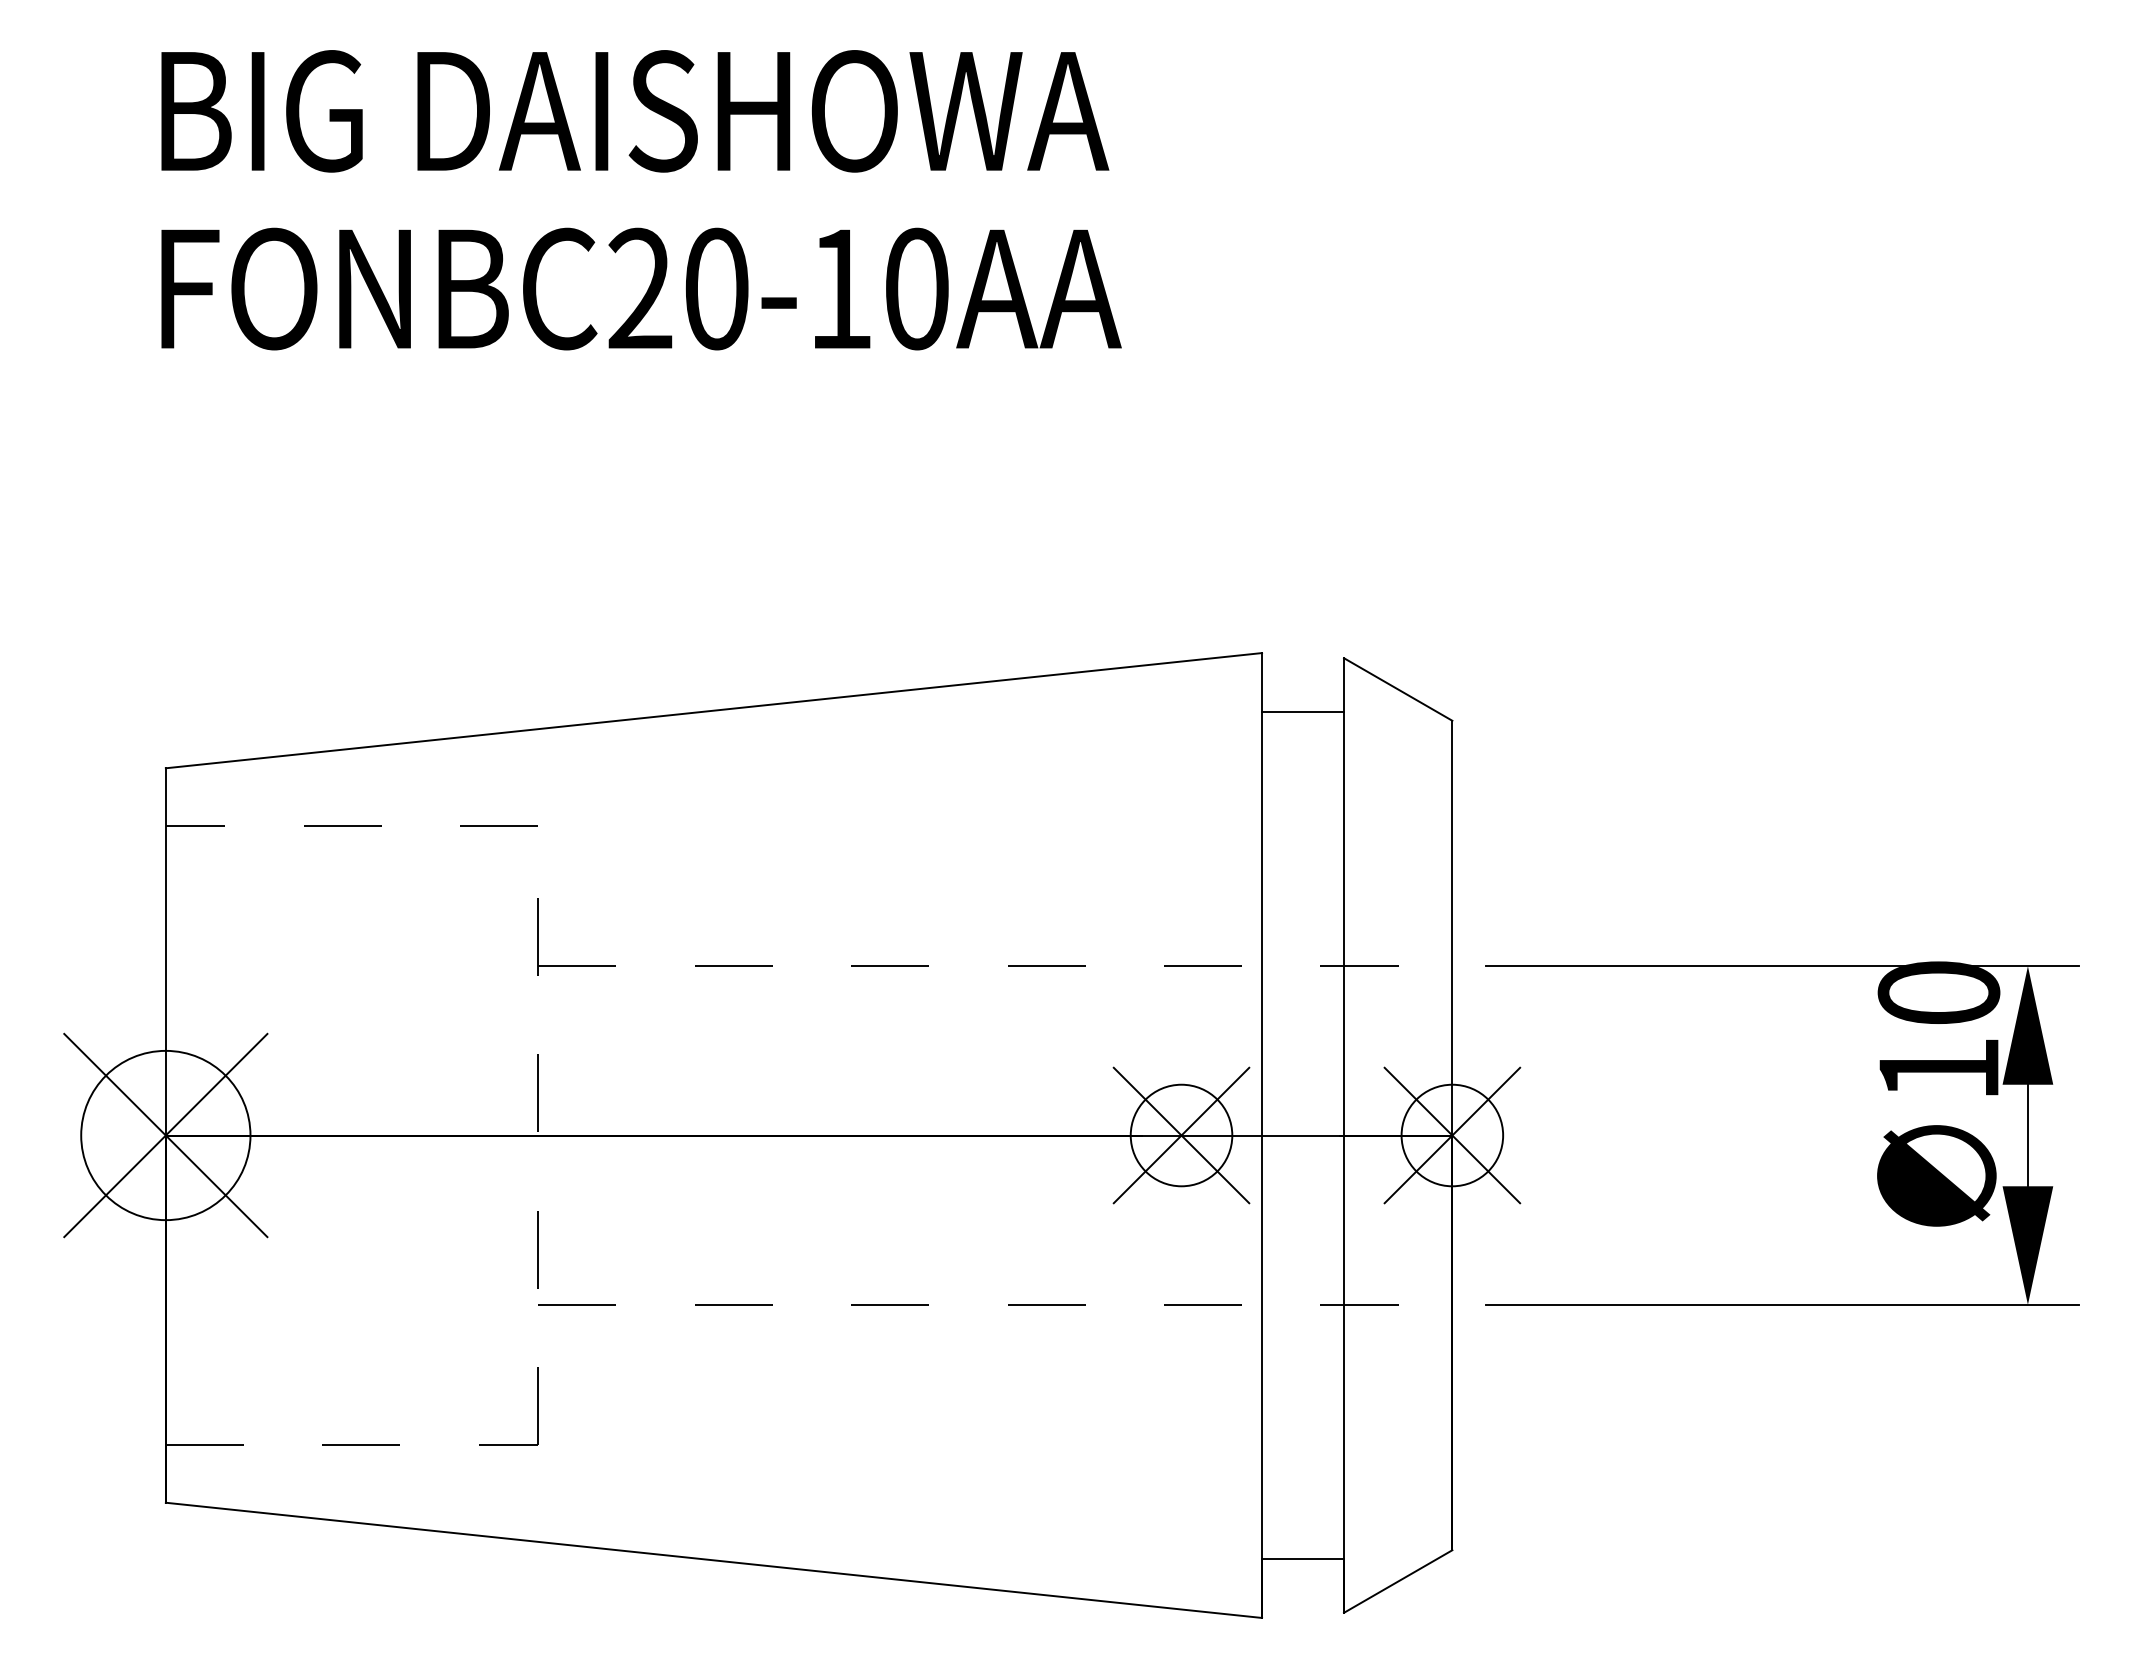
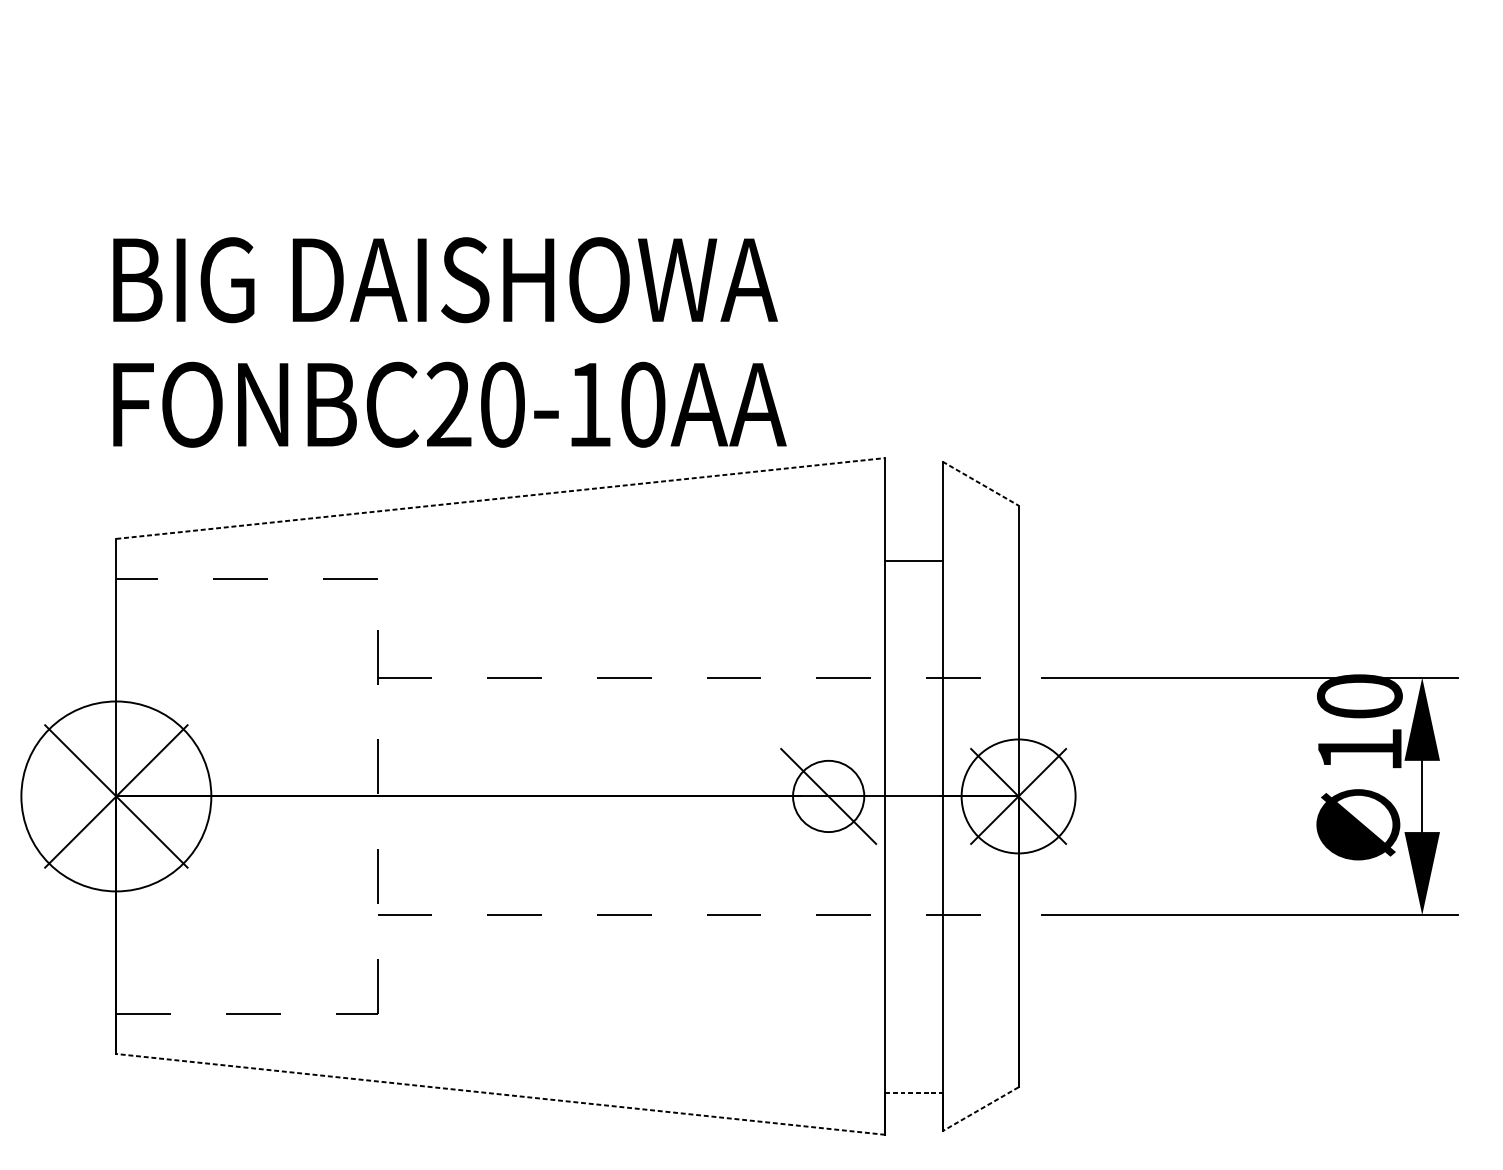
text: (641, 200) -> (449, 342), moved
line: (1398, 689) -> (980, 483), solid -> dashed
line: (714, 710) -> (501, 498), solid -> dashed
line: (1303, 712) -> (914, 561), moved
circle: (165, 1135) -> (116, 796), size x1.6
line: (1181, 1135) -> (828, 796), removed
circle: (1452, 1135) -> (1018, 796), size x1.6
line: (1303, 1558) -> (914, 1093), solid -> dashed
line: (713, 1560) -> (500, 1094), solid -> dashed
line: (1398, 1581) -> (980, 1109), solid -> dashed

